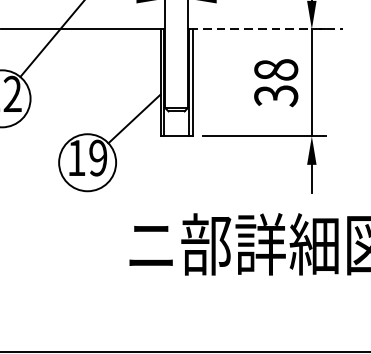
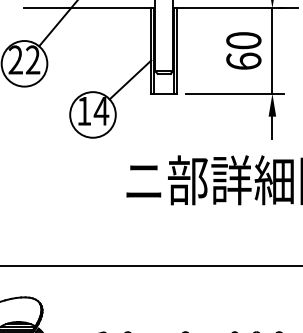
line: (265, 29) -> (235, 8), dashed -> solid
text: (275, 83) -> (243, 51), 38 -> 60
text: (98, 157) -> (101, 110), 19 -> 14

